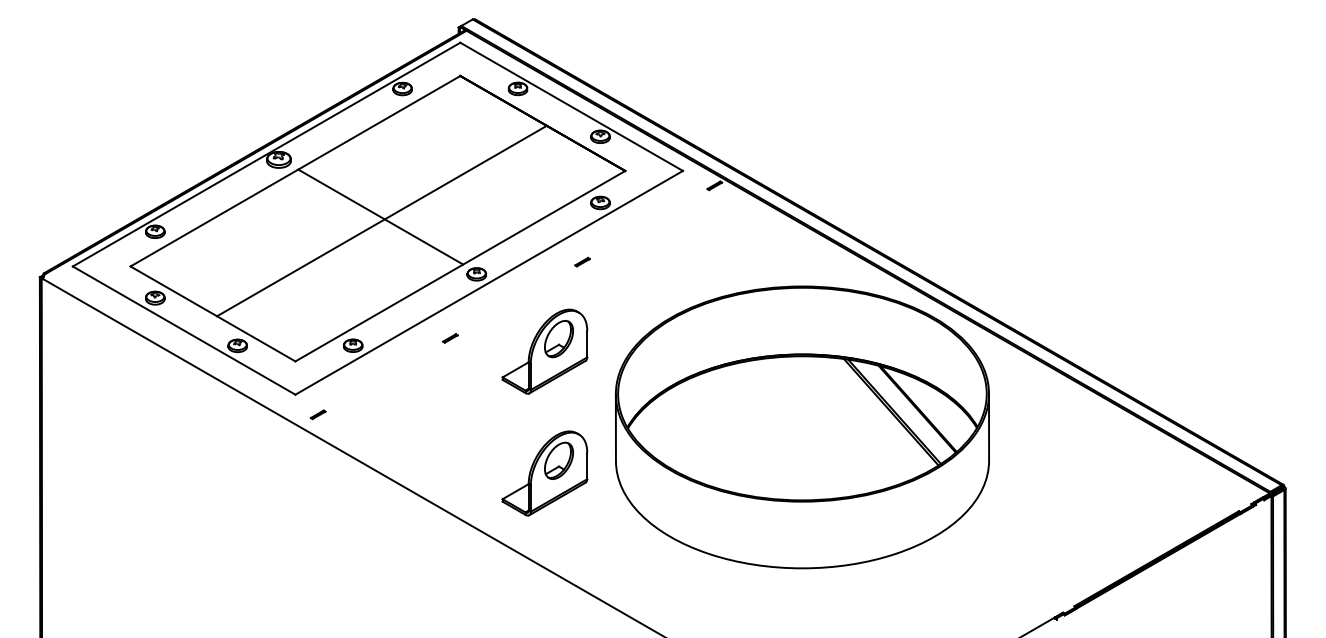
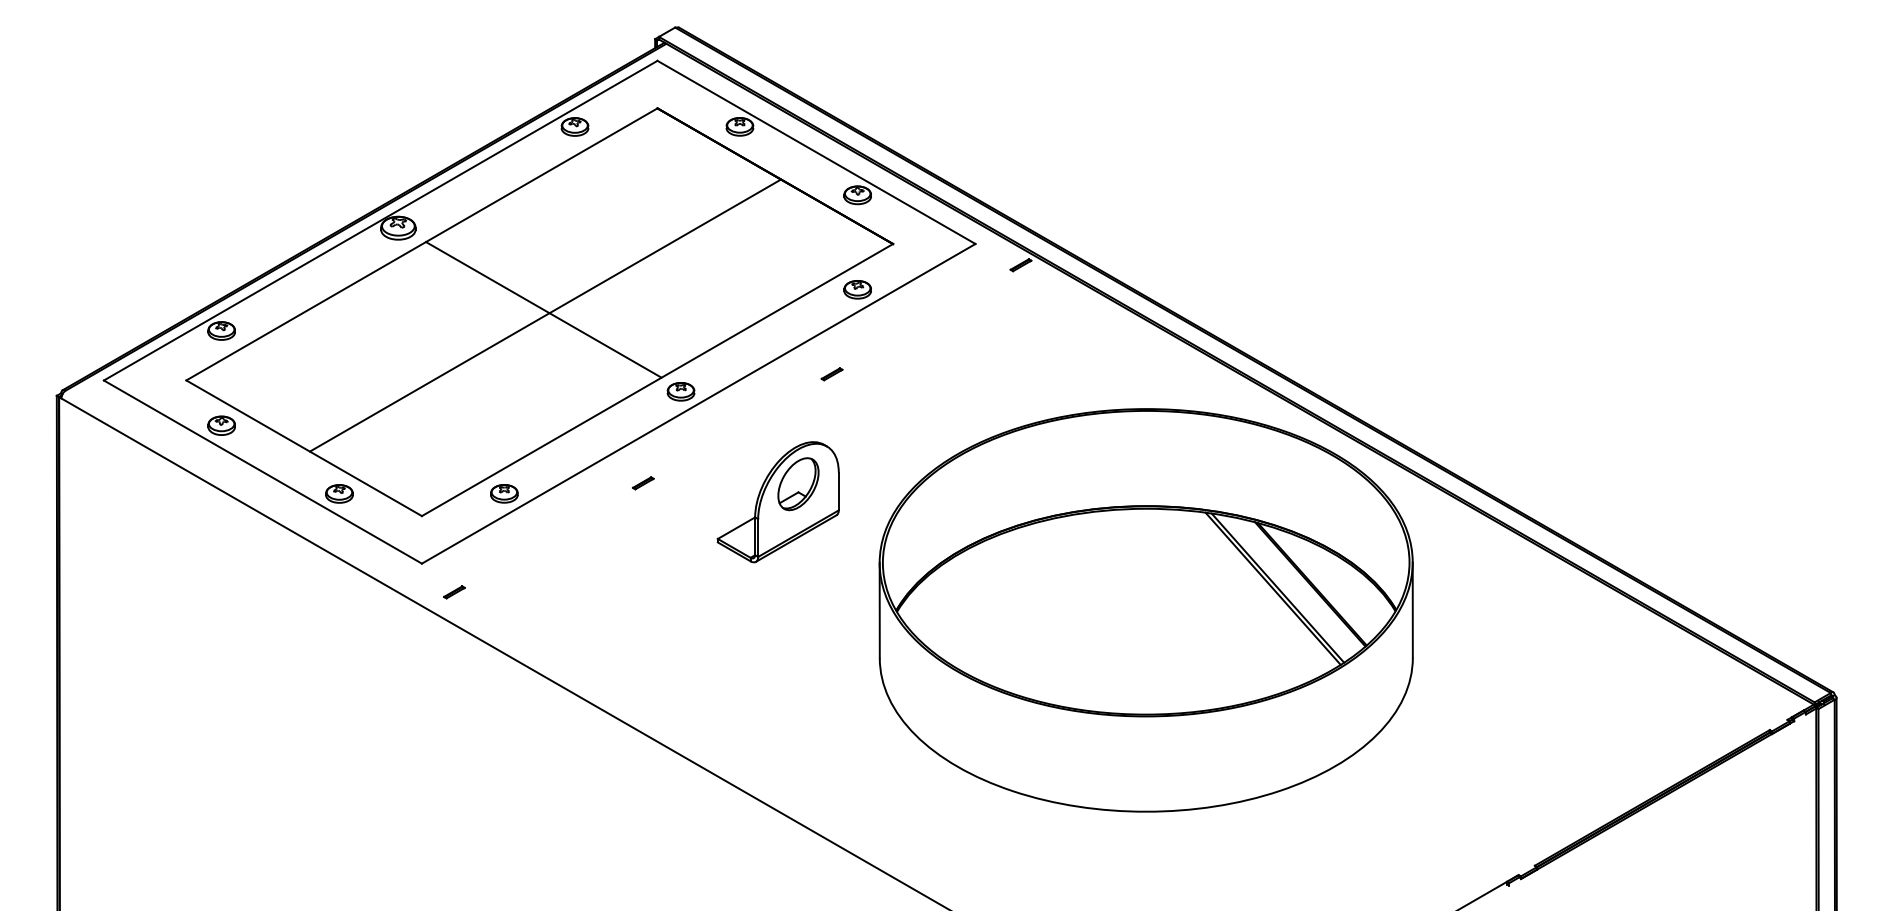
part: (544, 473) -> (777, 676), removed

